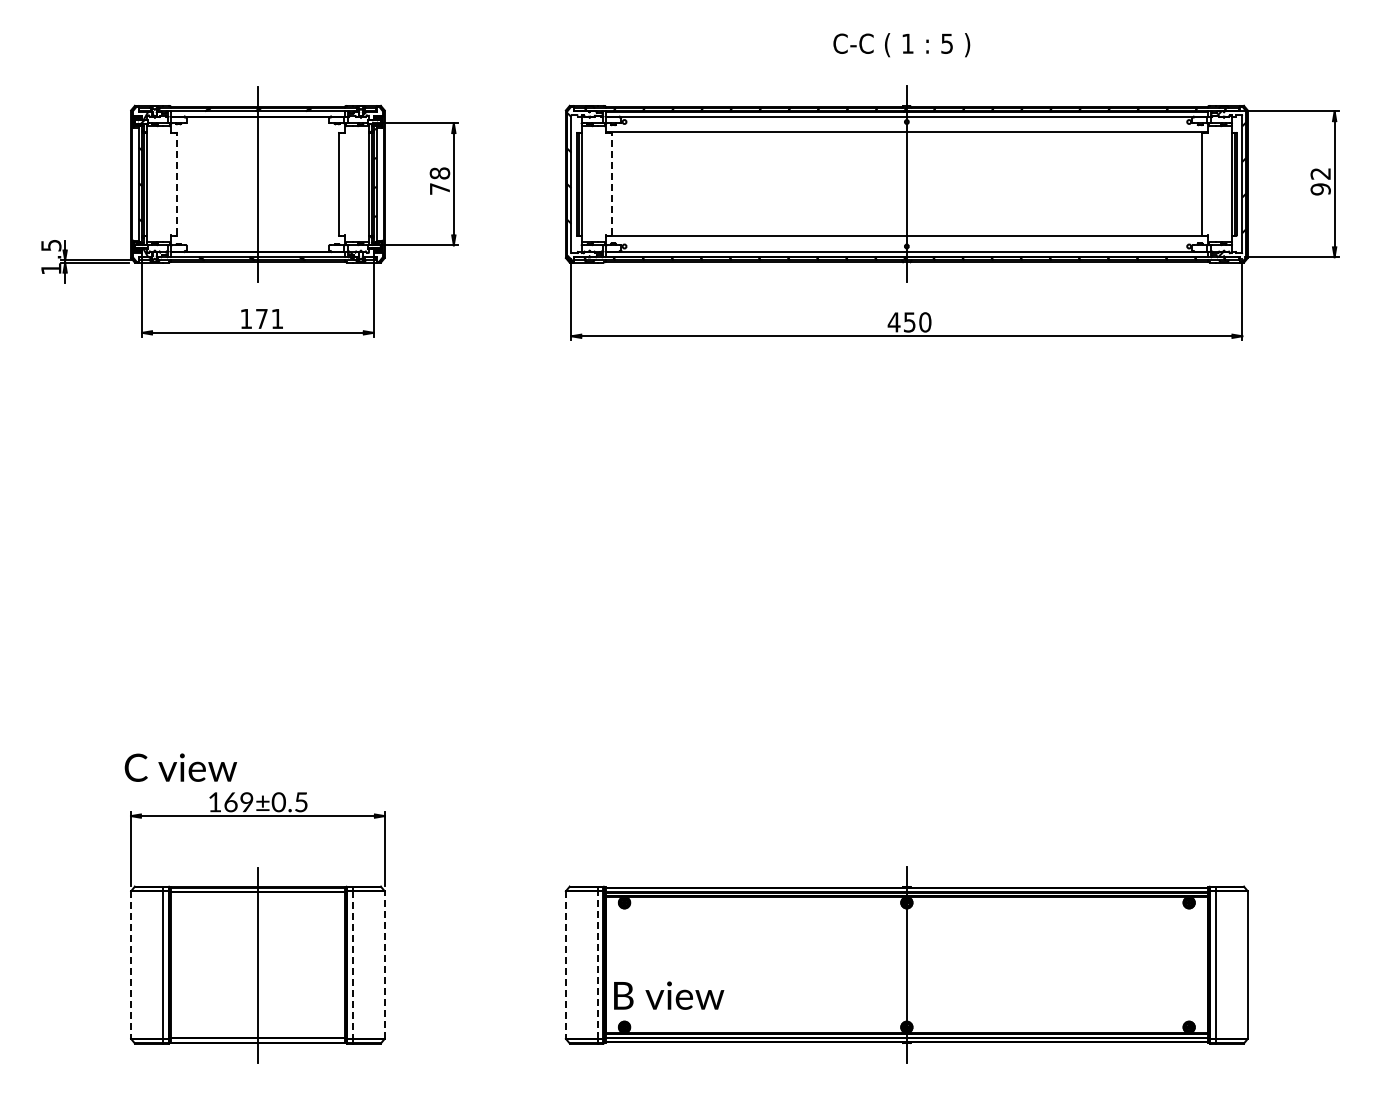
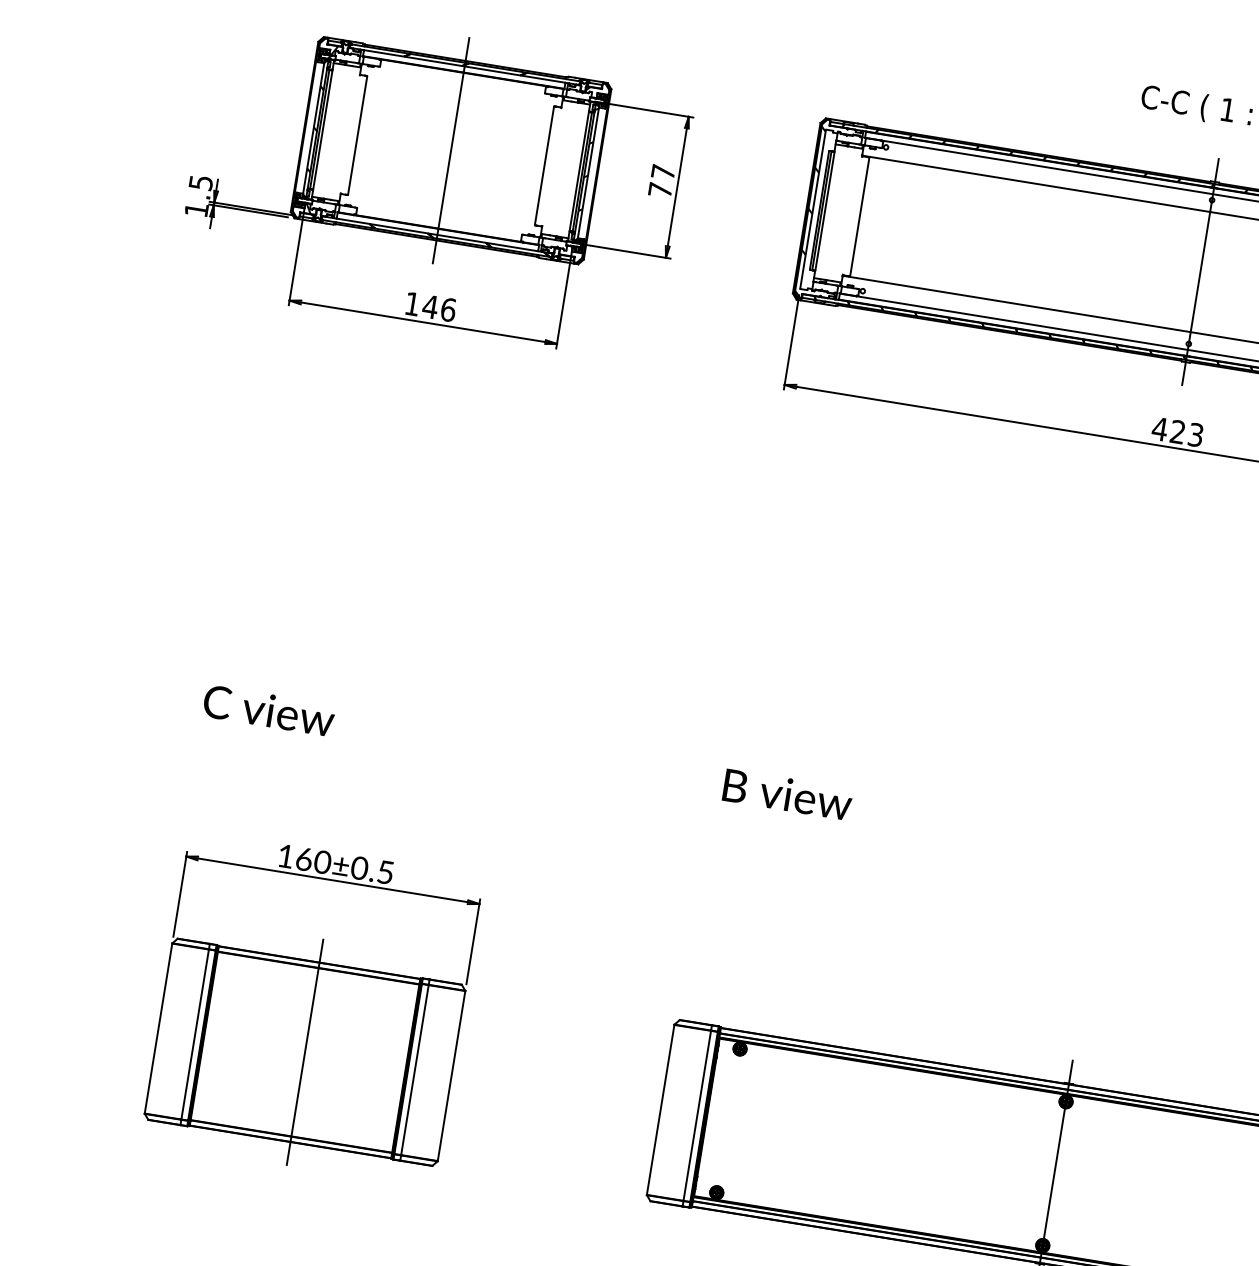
text: (439, 173) -> (662, 172), 78 -> 77
line: (177, 183) -> (358, 134), dashed -> solid
line: (611, 183) -> (859, 215), dashed -> solid
text: (269, 318) -> (439, 307), 171 -> 146
text: (917, 322) -> (1186, 433), 450 -> 423
text: (180, 767) -> (268, 710), moved
text: (246, 802) -> (322, 862), 169±0.5 -> 160±0.5
line: (131, 965) -> (158, 1029), dashed -> solid
line: (353, 965) -> (415, 1070), dashed -> solid
line: (384, 965) -> (451, 1076), dashed -> solid
line: (565, 965) -> (660, 1110), dashed -> solid
line: (597, 965) -> (697, 1116), dashed -> solid
text: (669, 995) -> (788, 794), moved

